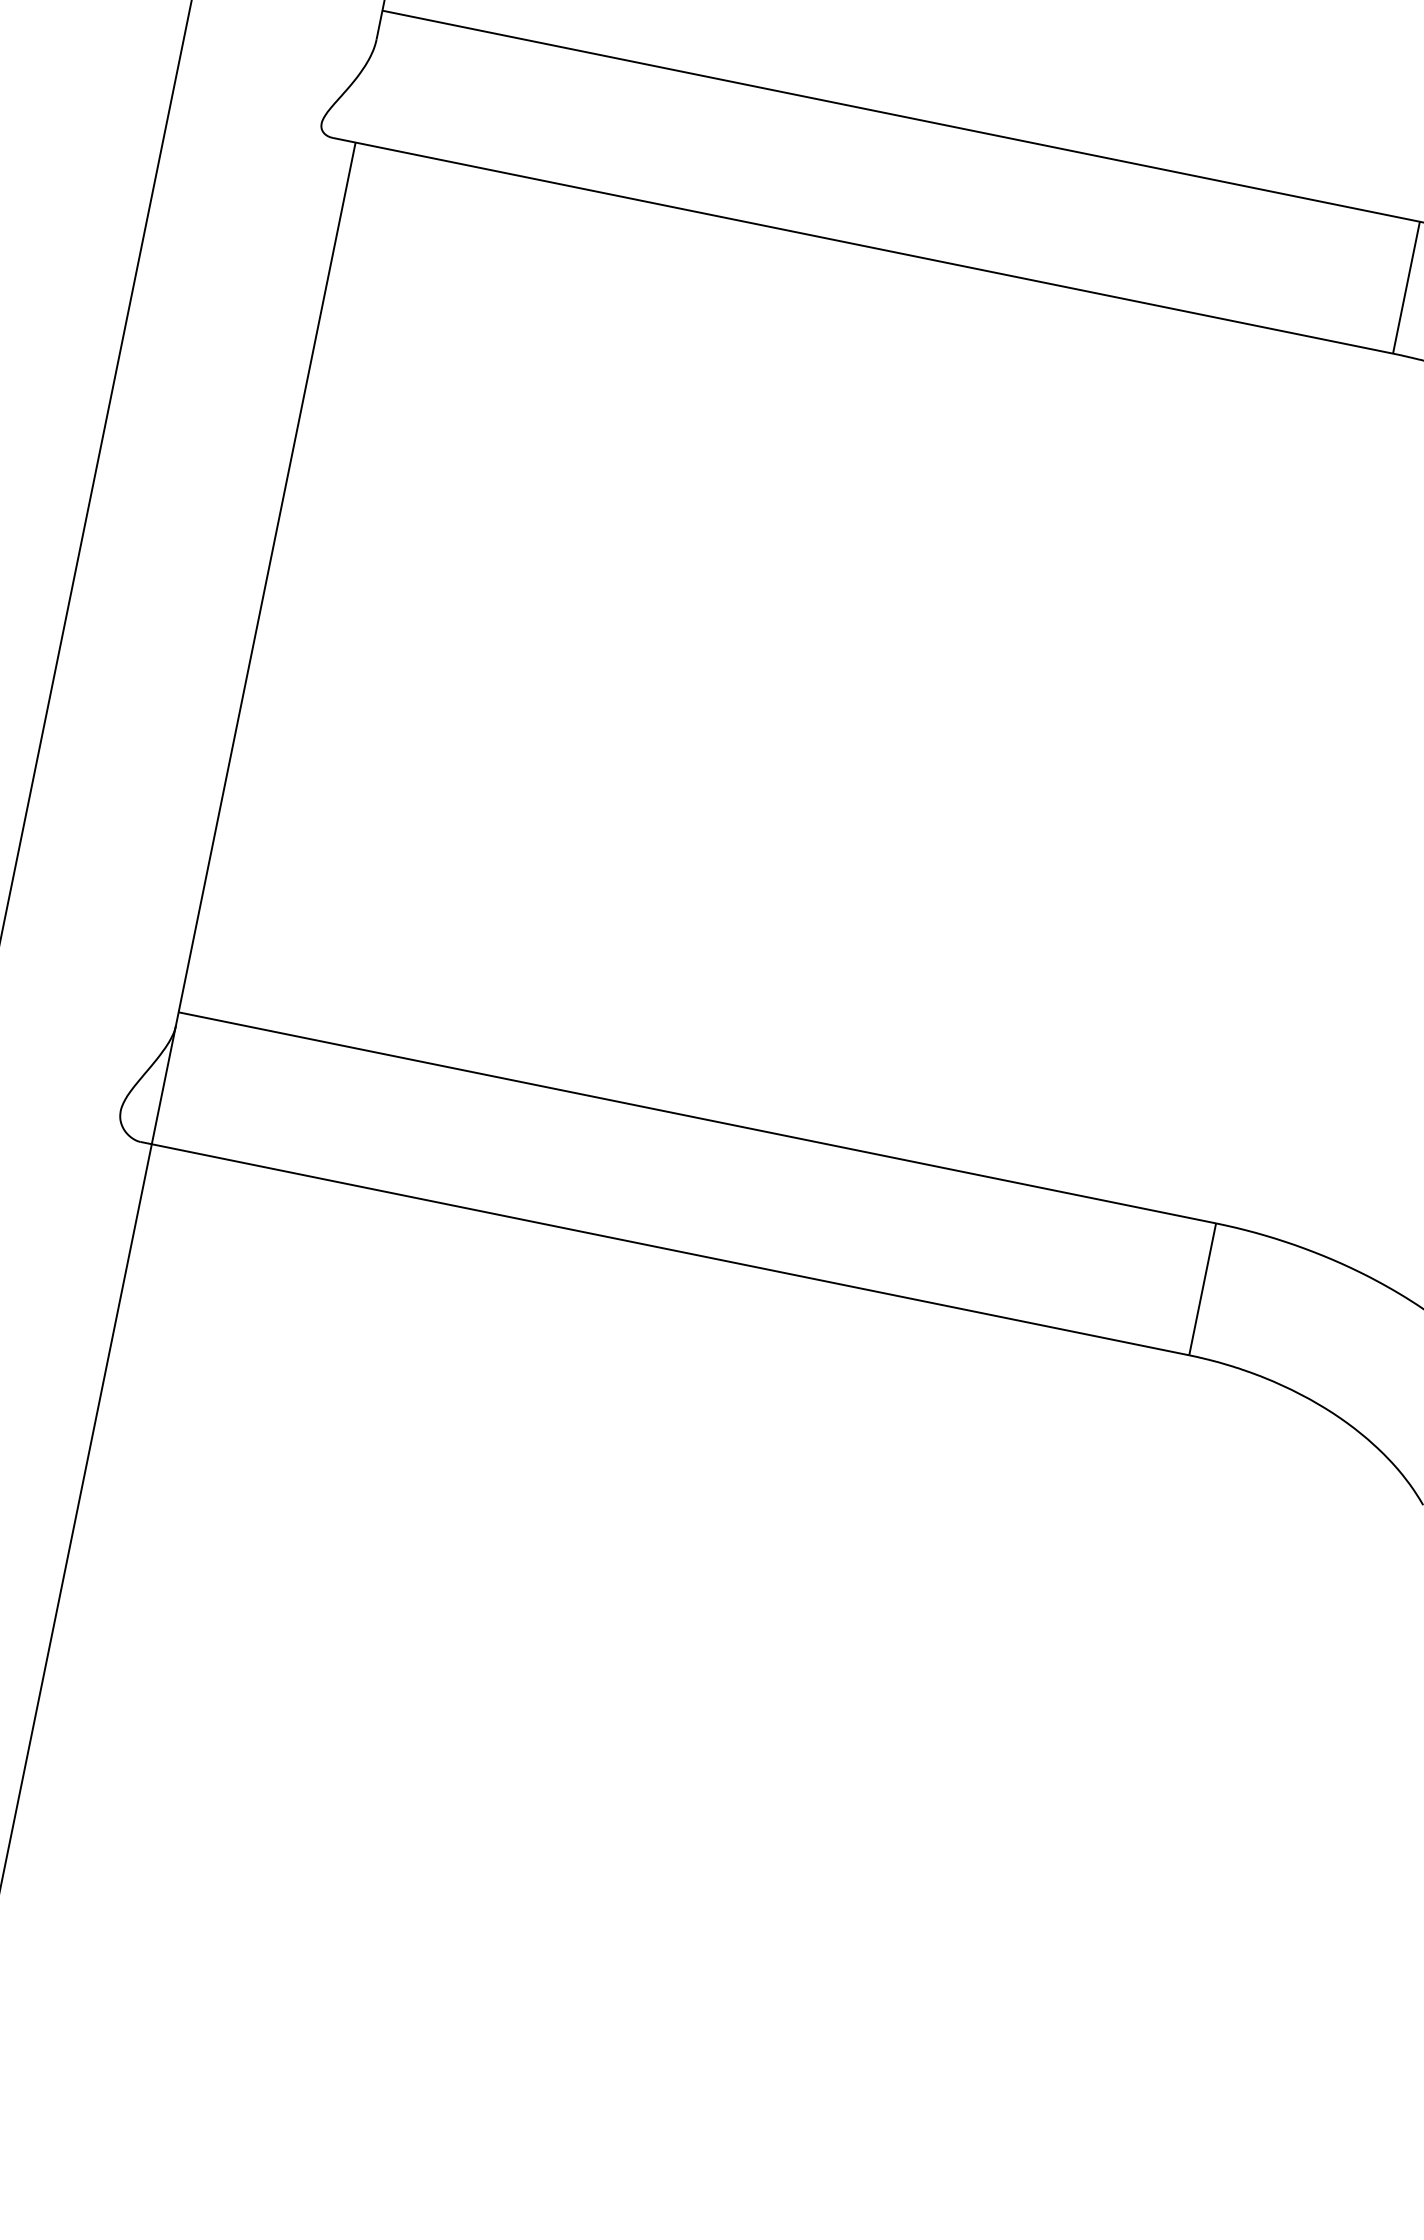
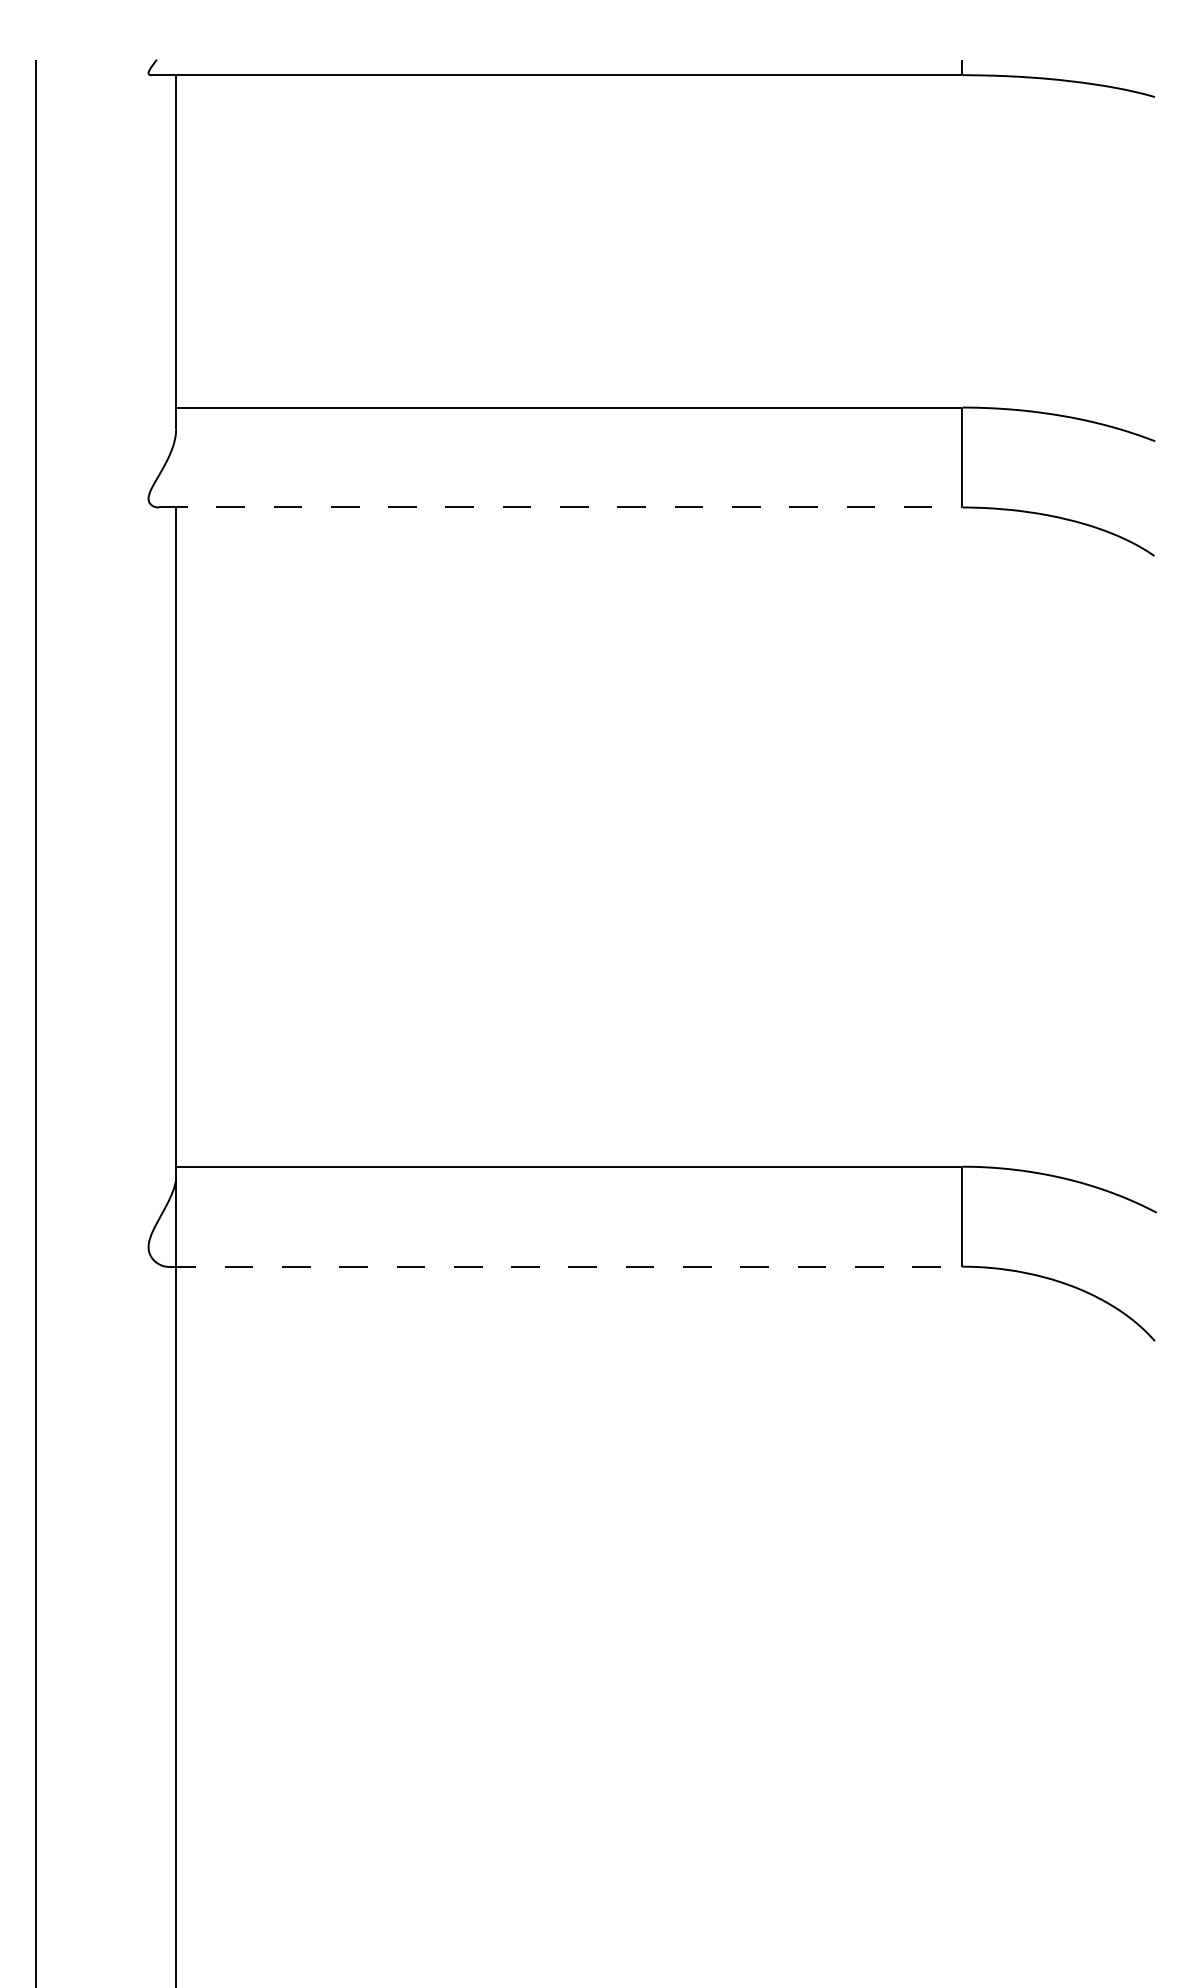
line: (862, 245) -> (560, 507), solid -> dashed
line: (664, 1248) -> (564, 1266), solid -> dashed

